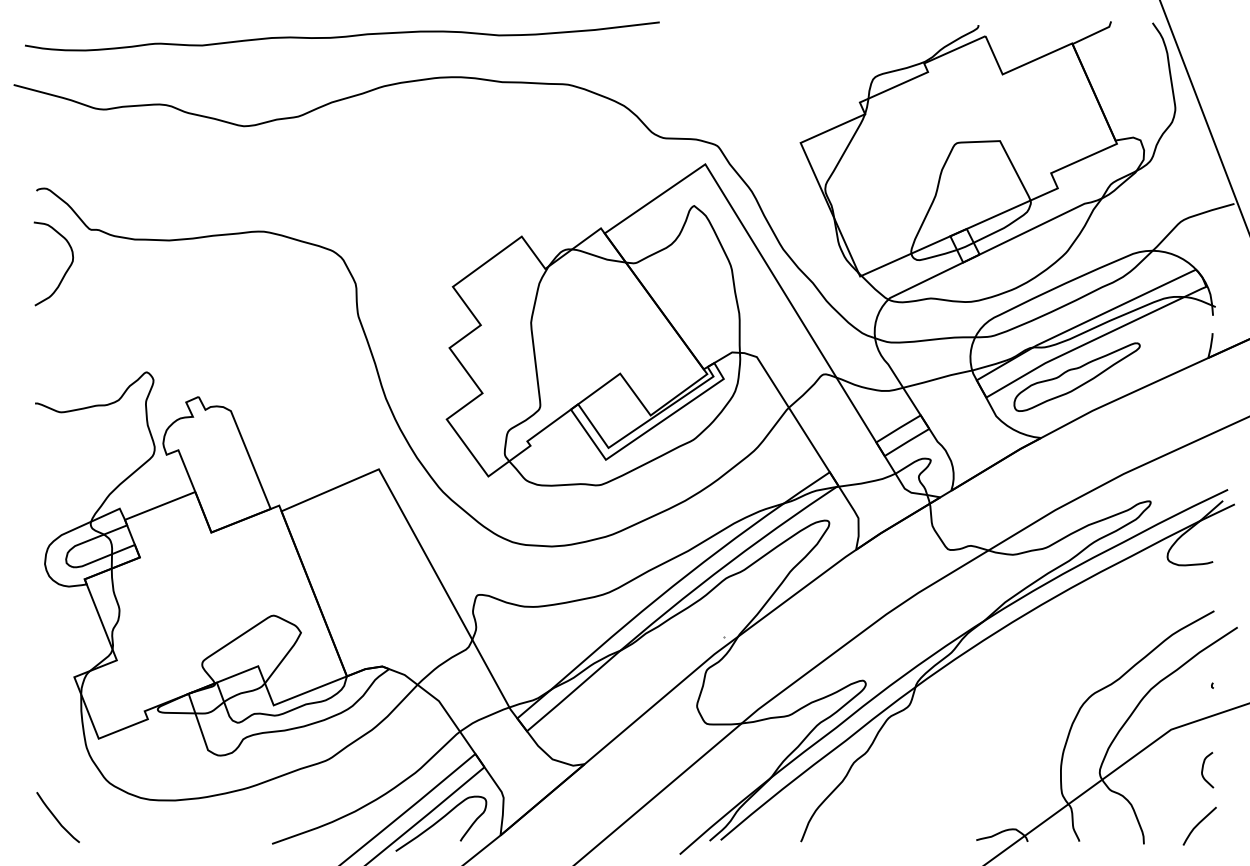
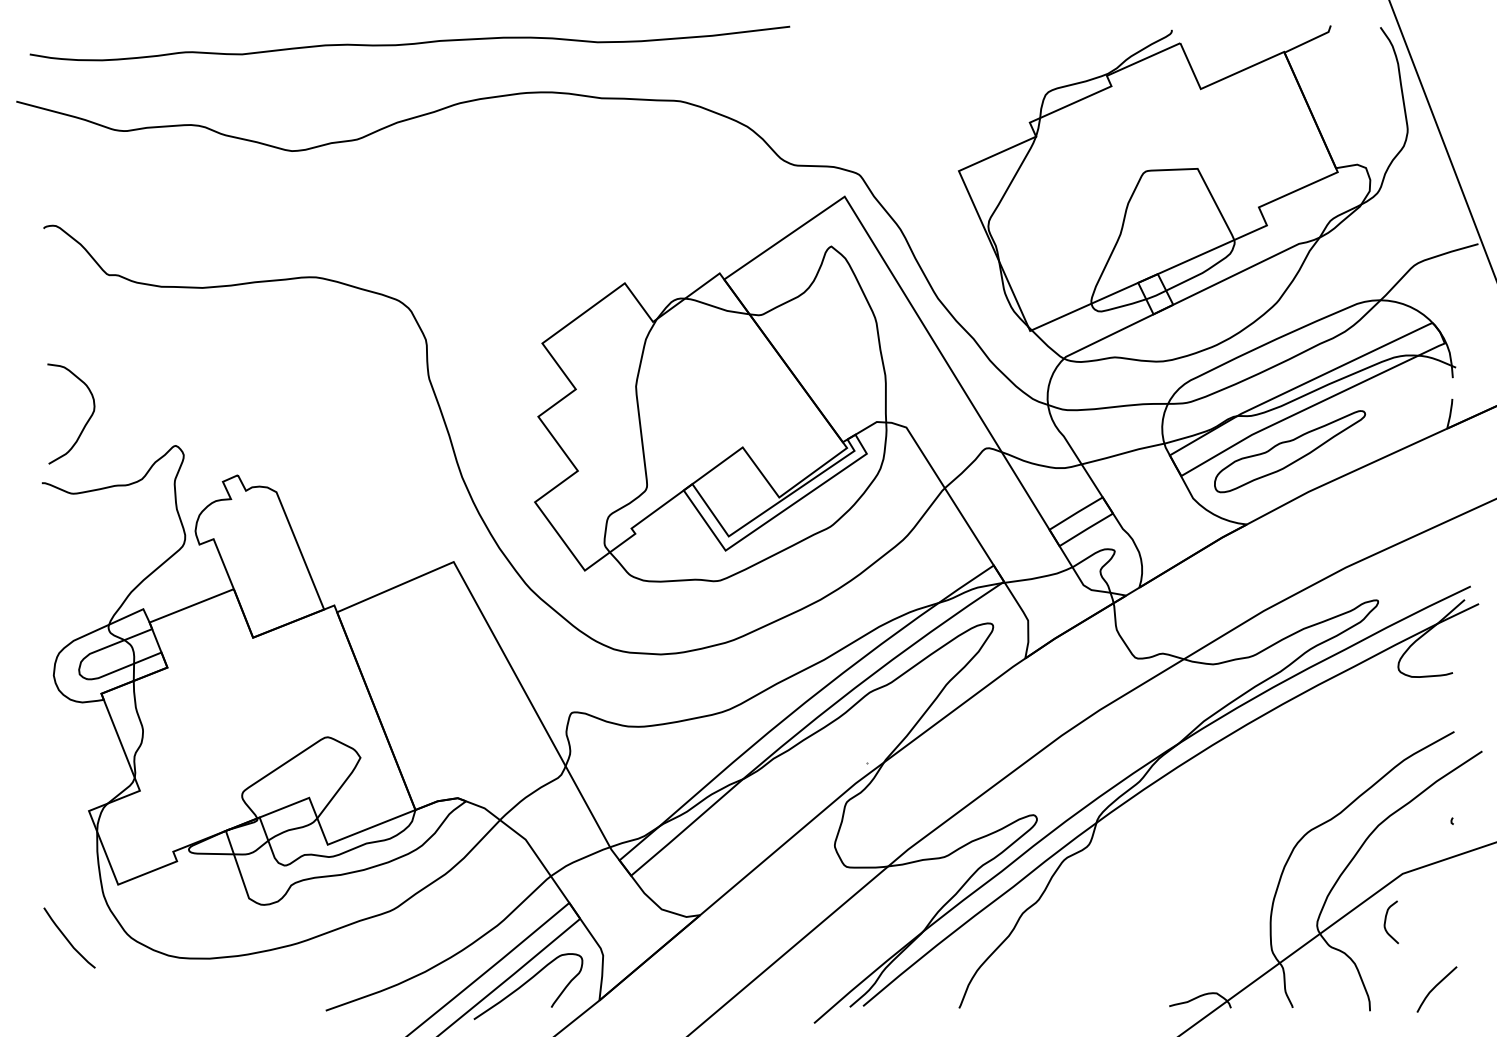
curve: (66, 270) -> (86, 421), moved
curve: (1203, 769) -> (1386, 921), moved
curve: (56, 817) -> (67, 938), moved

